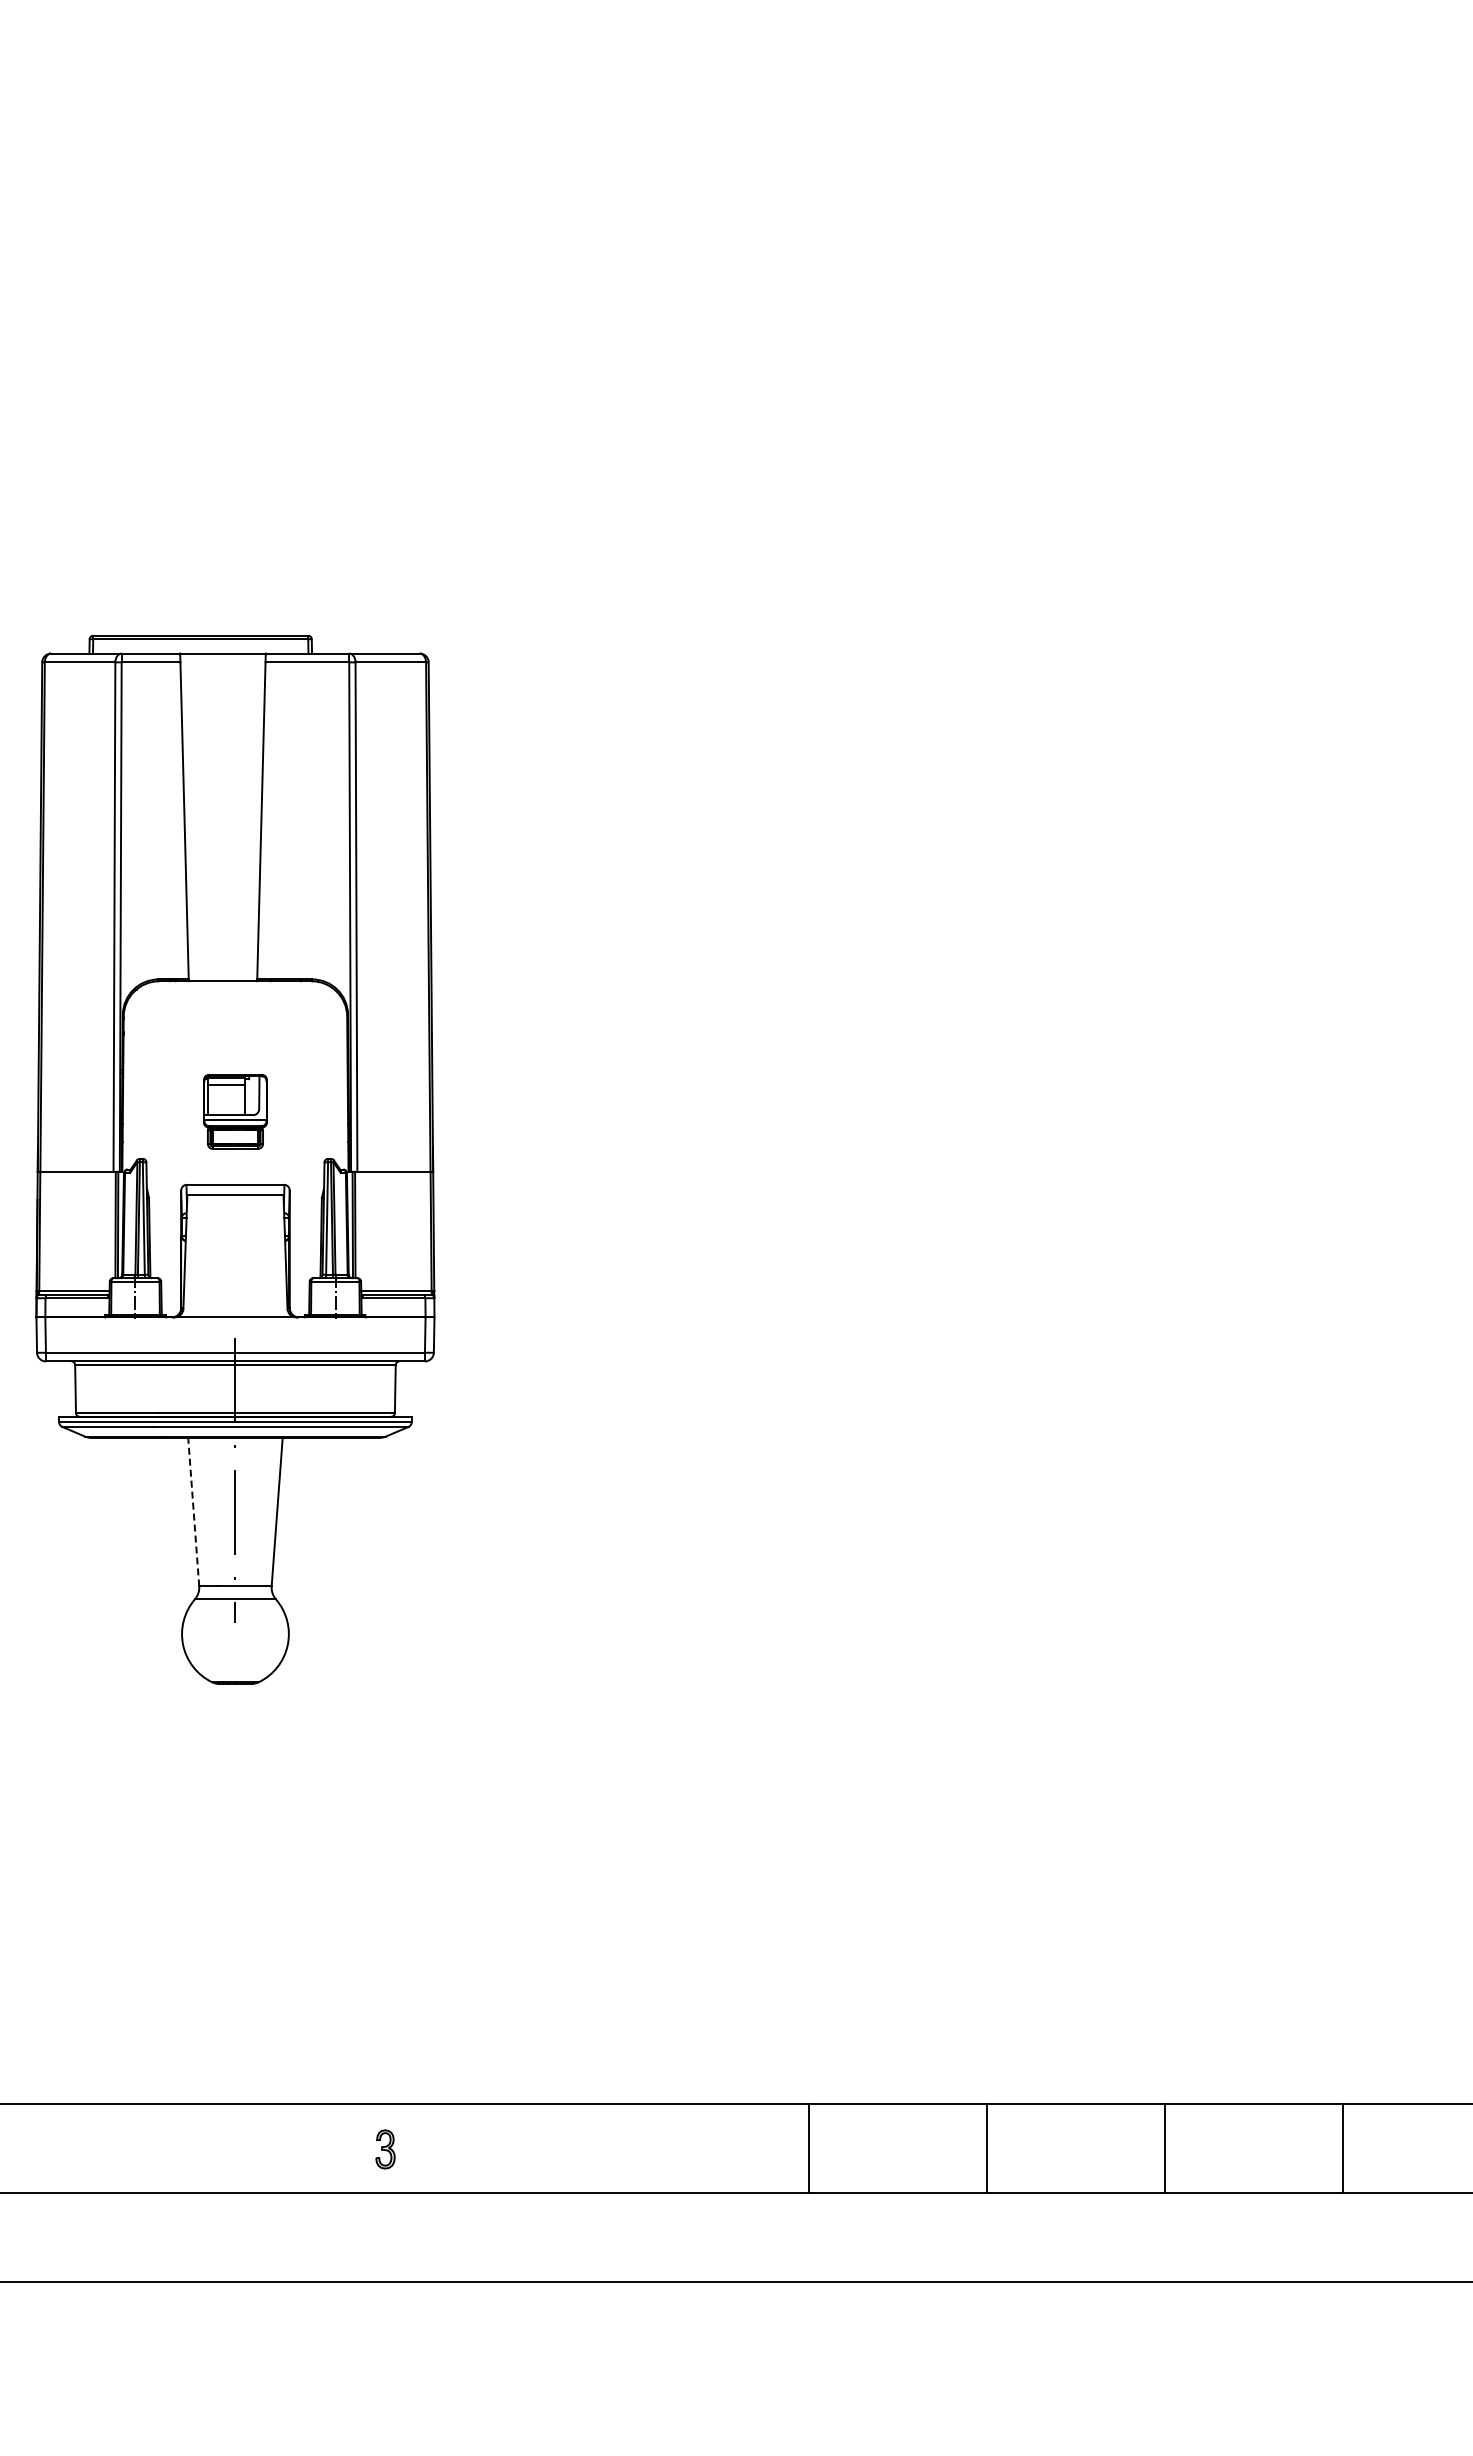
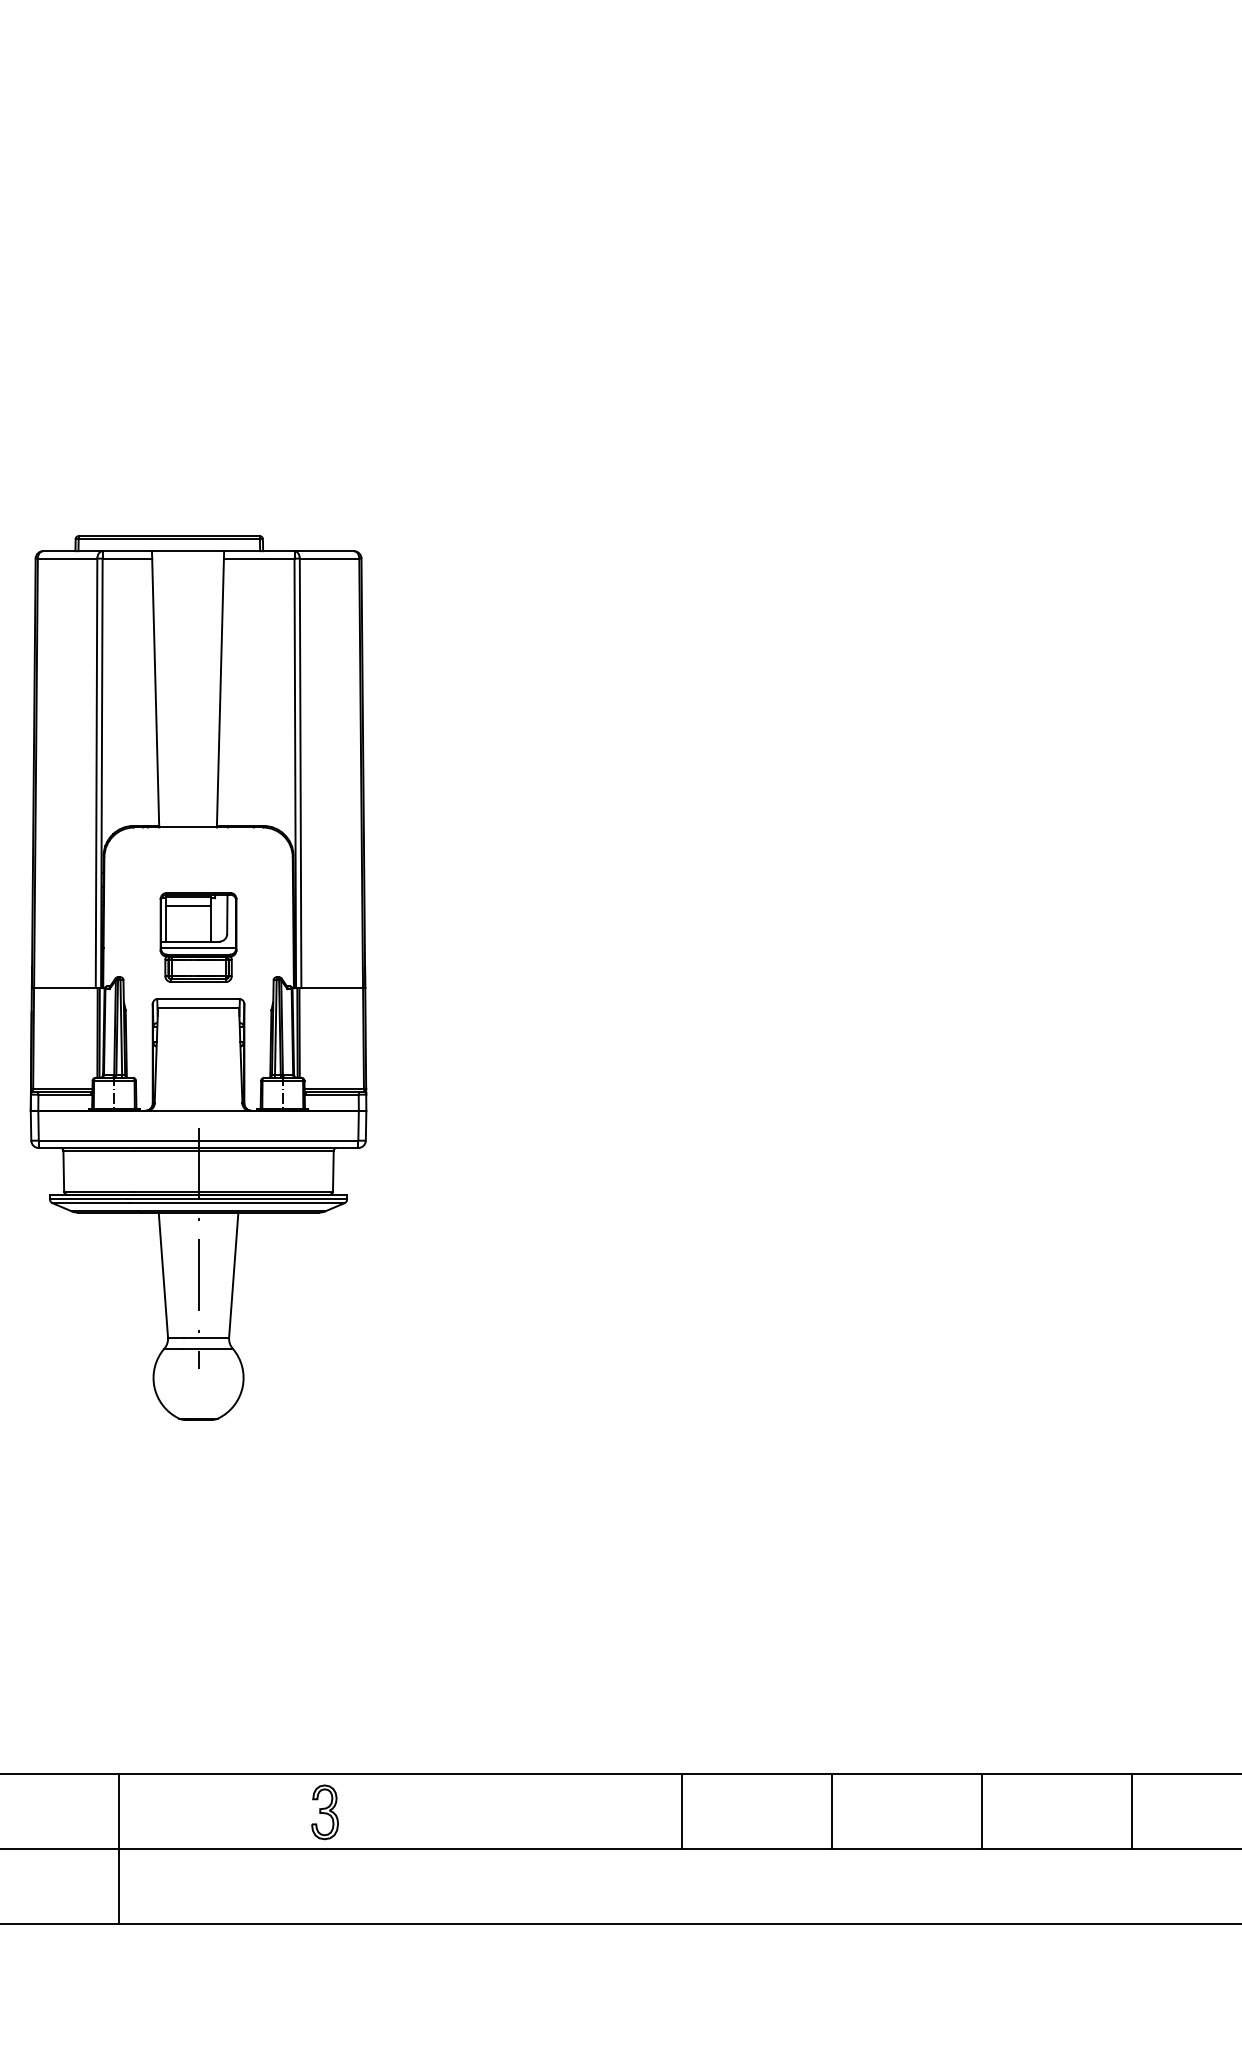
part: (235, 1111) -> (198, 937), size x1.43
line: (193, 1511) -> (163, 1274), dashed -> solid
part: (385, 2149) -> (325, 1812), size x1.67
line: (140, 2192) -> (118, 1848), added

